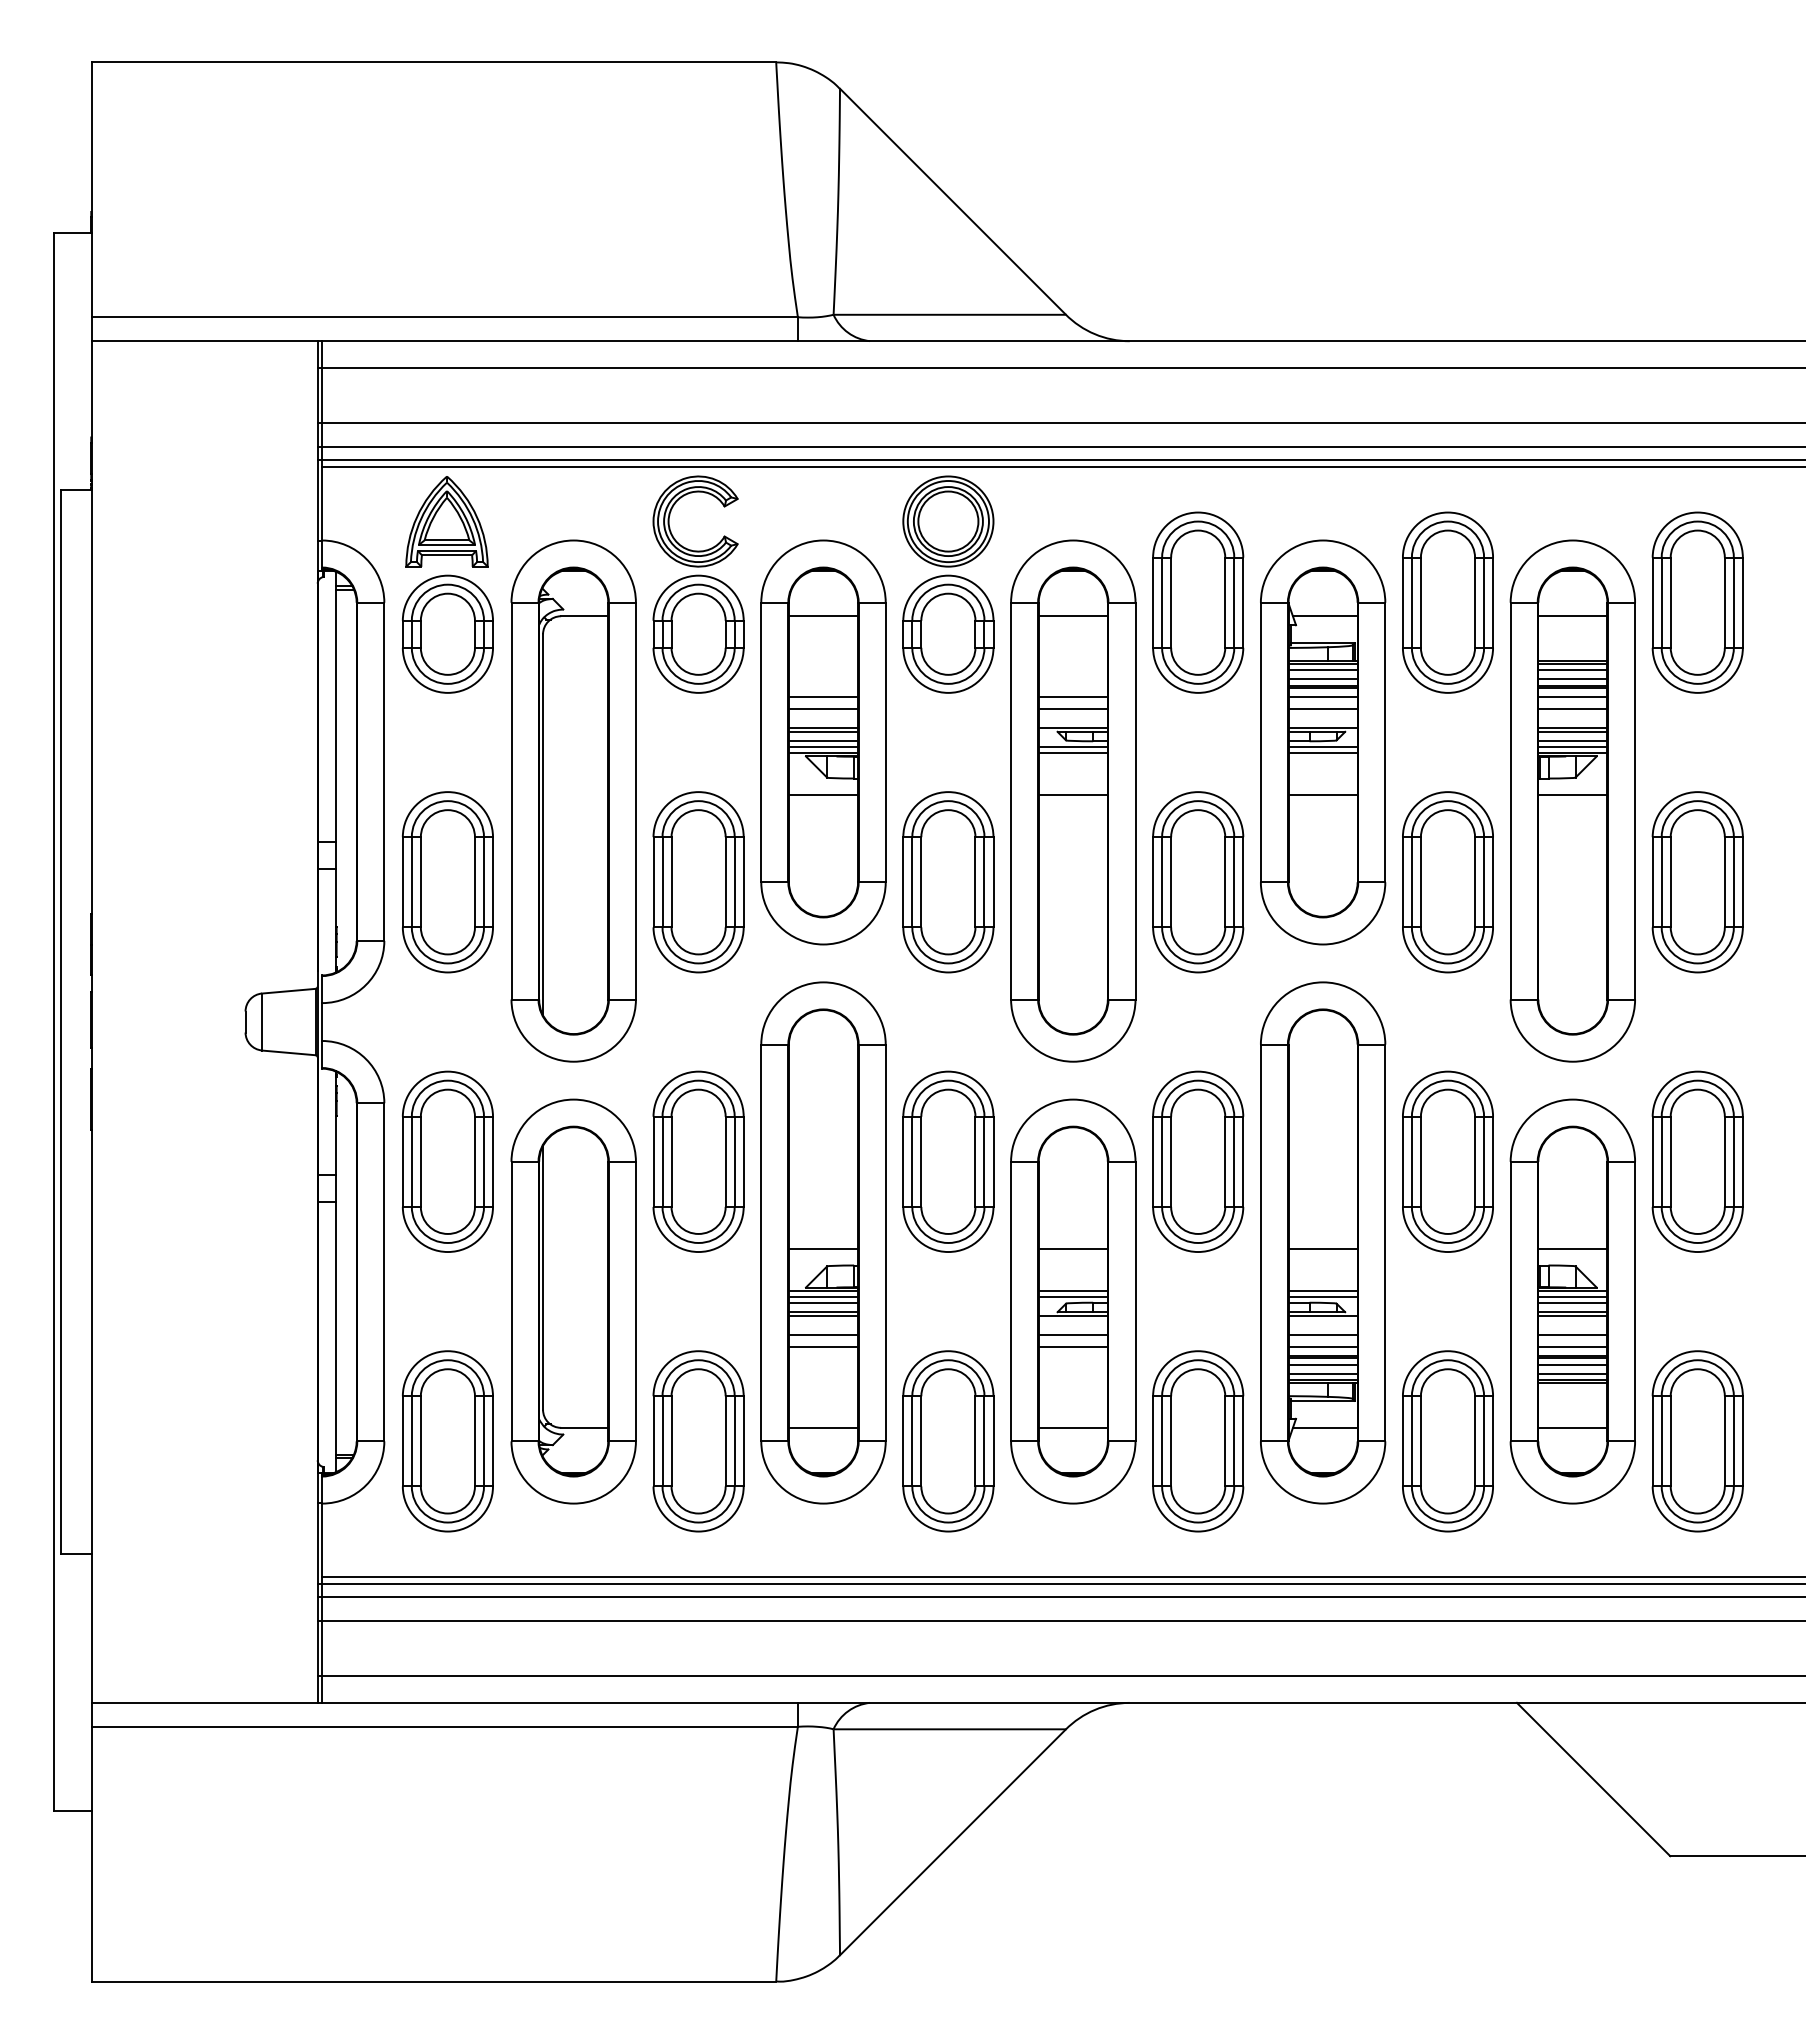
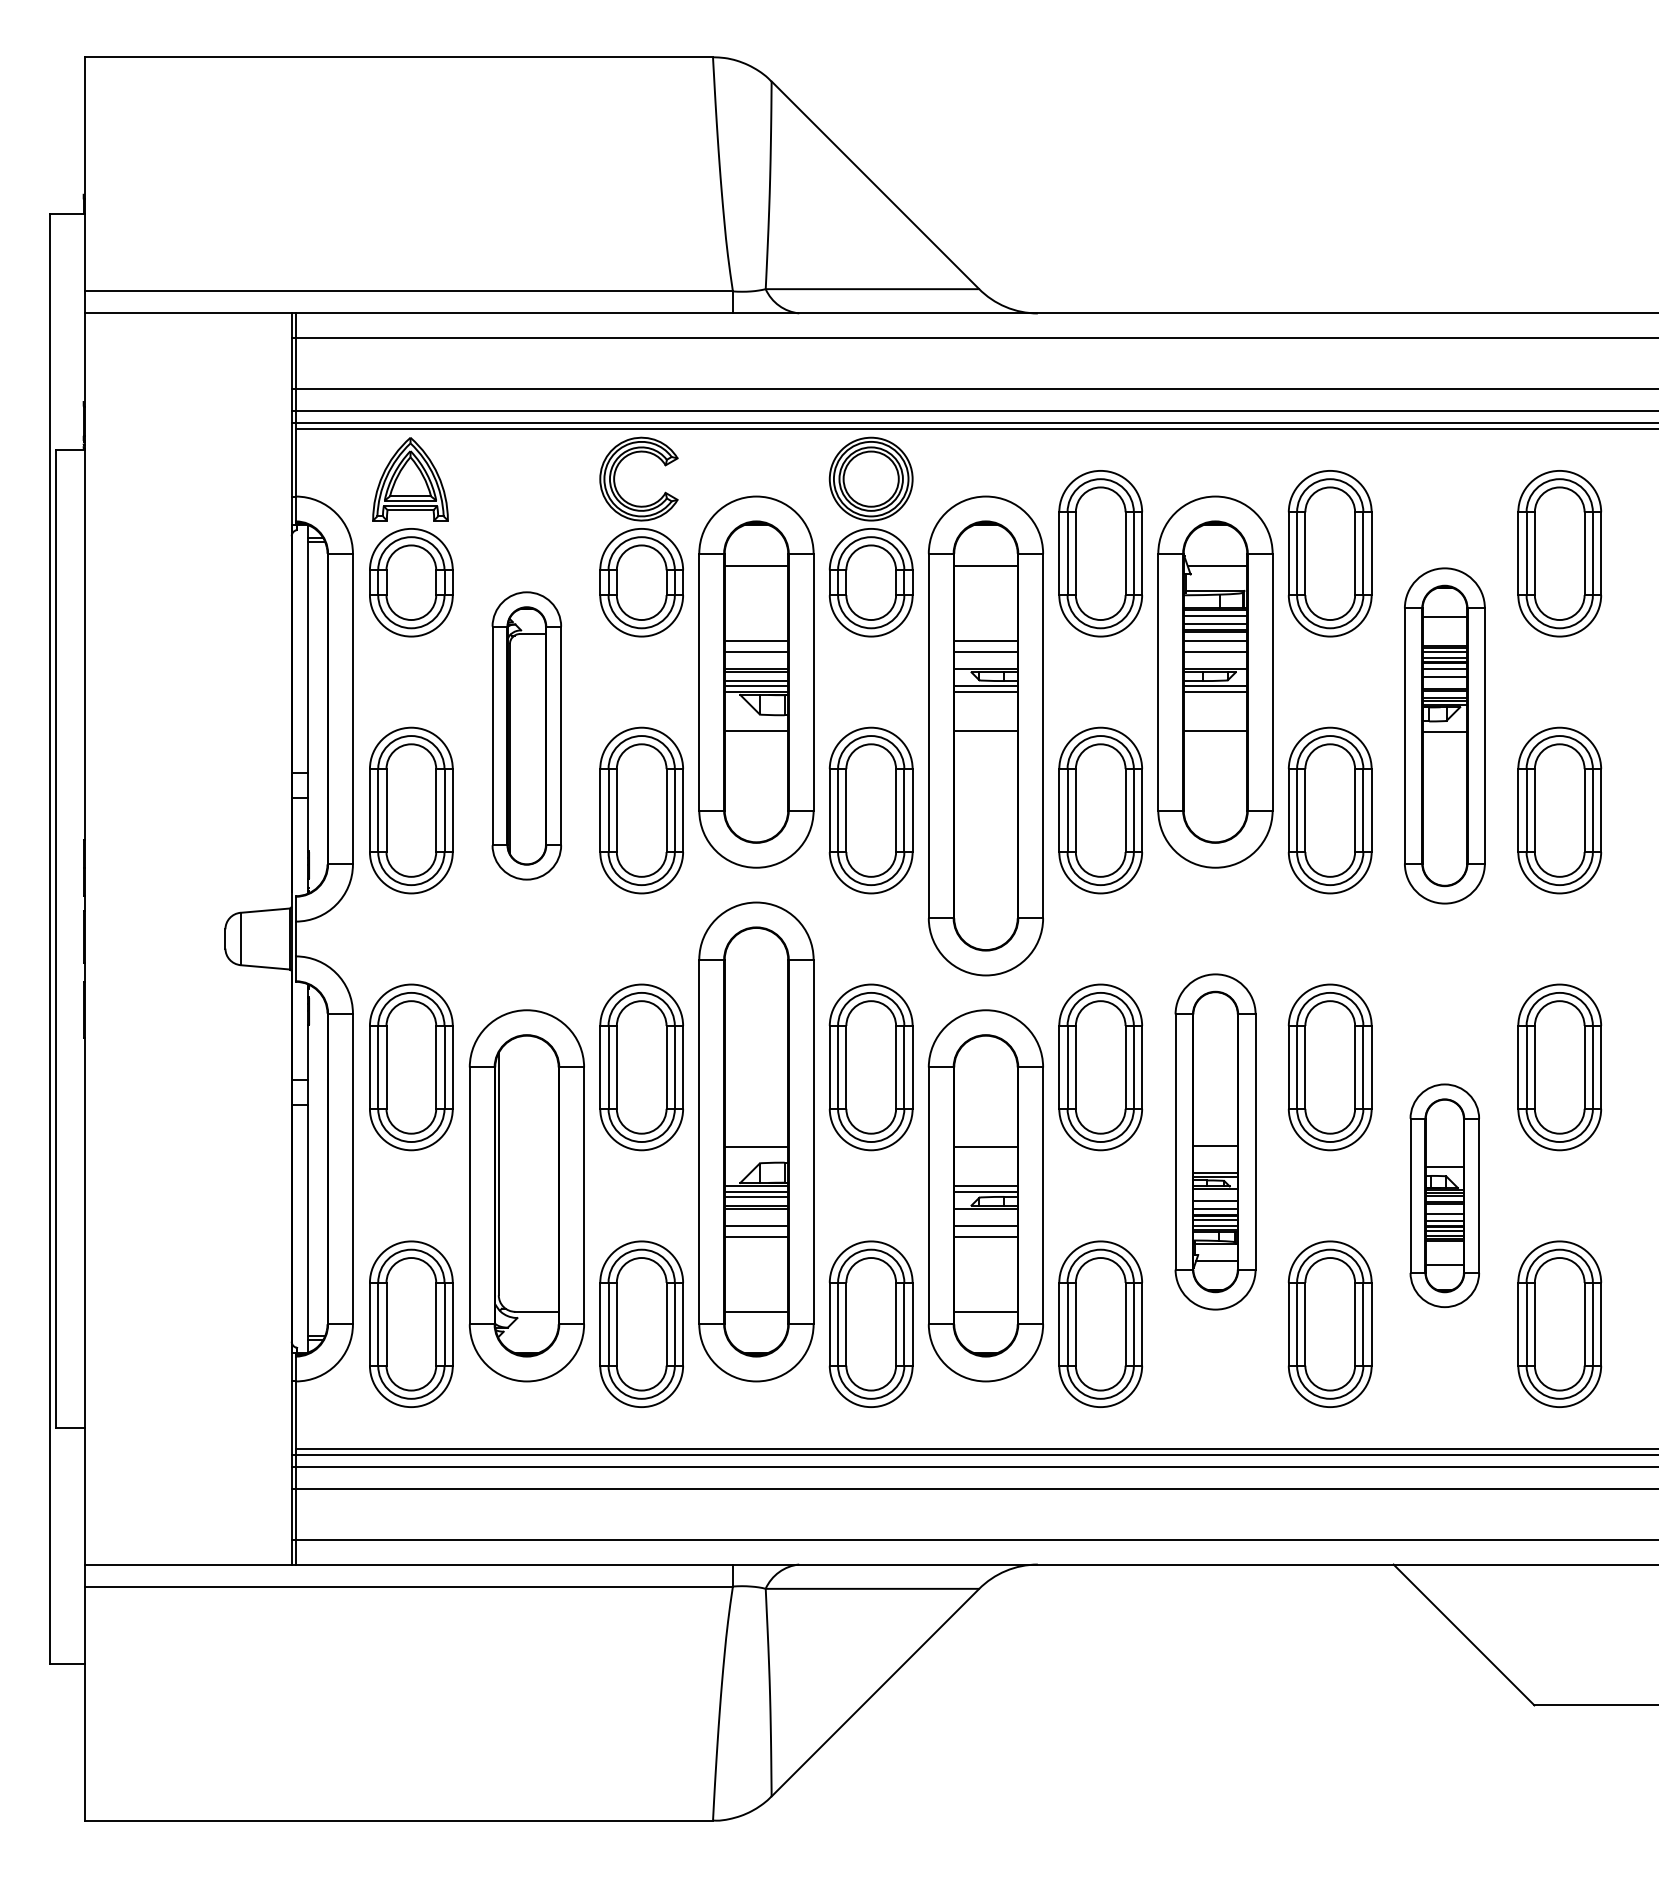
part: (573, 800) -> (526, 735), size x0.6
part: (1572, 800) -> (1444, 735), size x0.7
part: (1323, 1242) -> (1215, 1141), size x0.7
part: (1572, 1301) -> (1444, 1195), size x0.6

